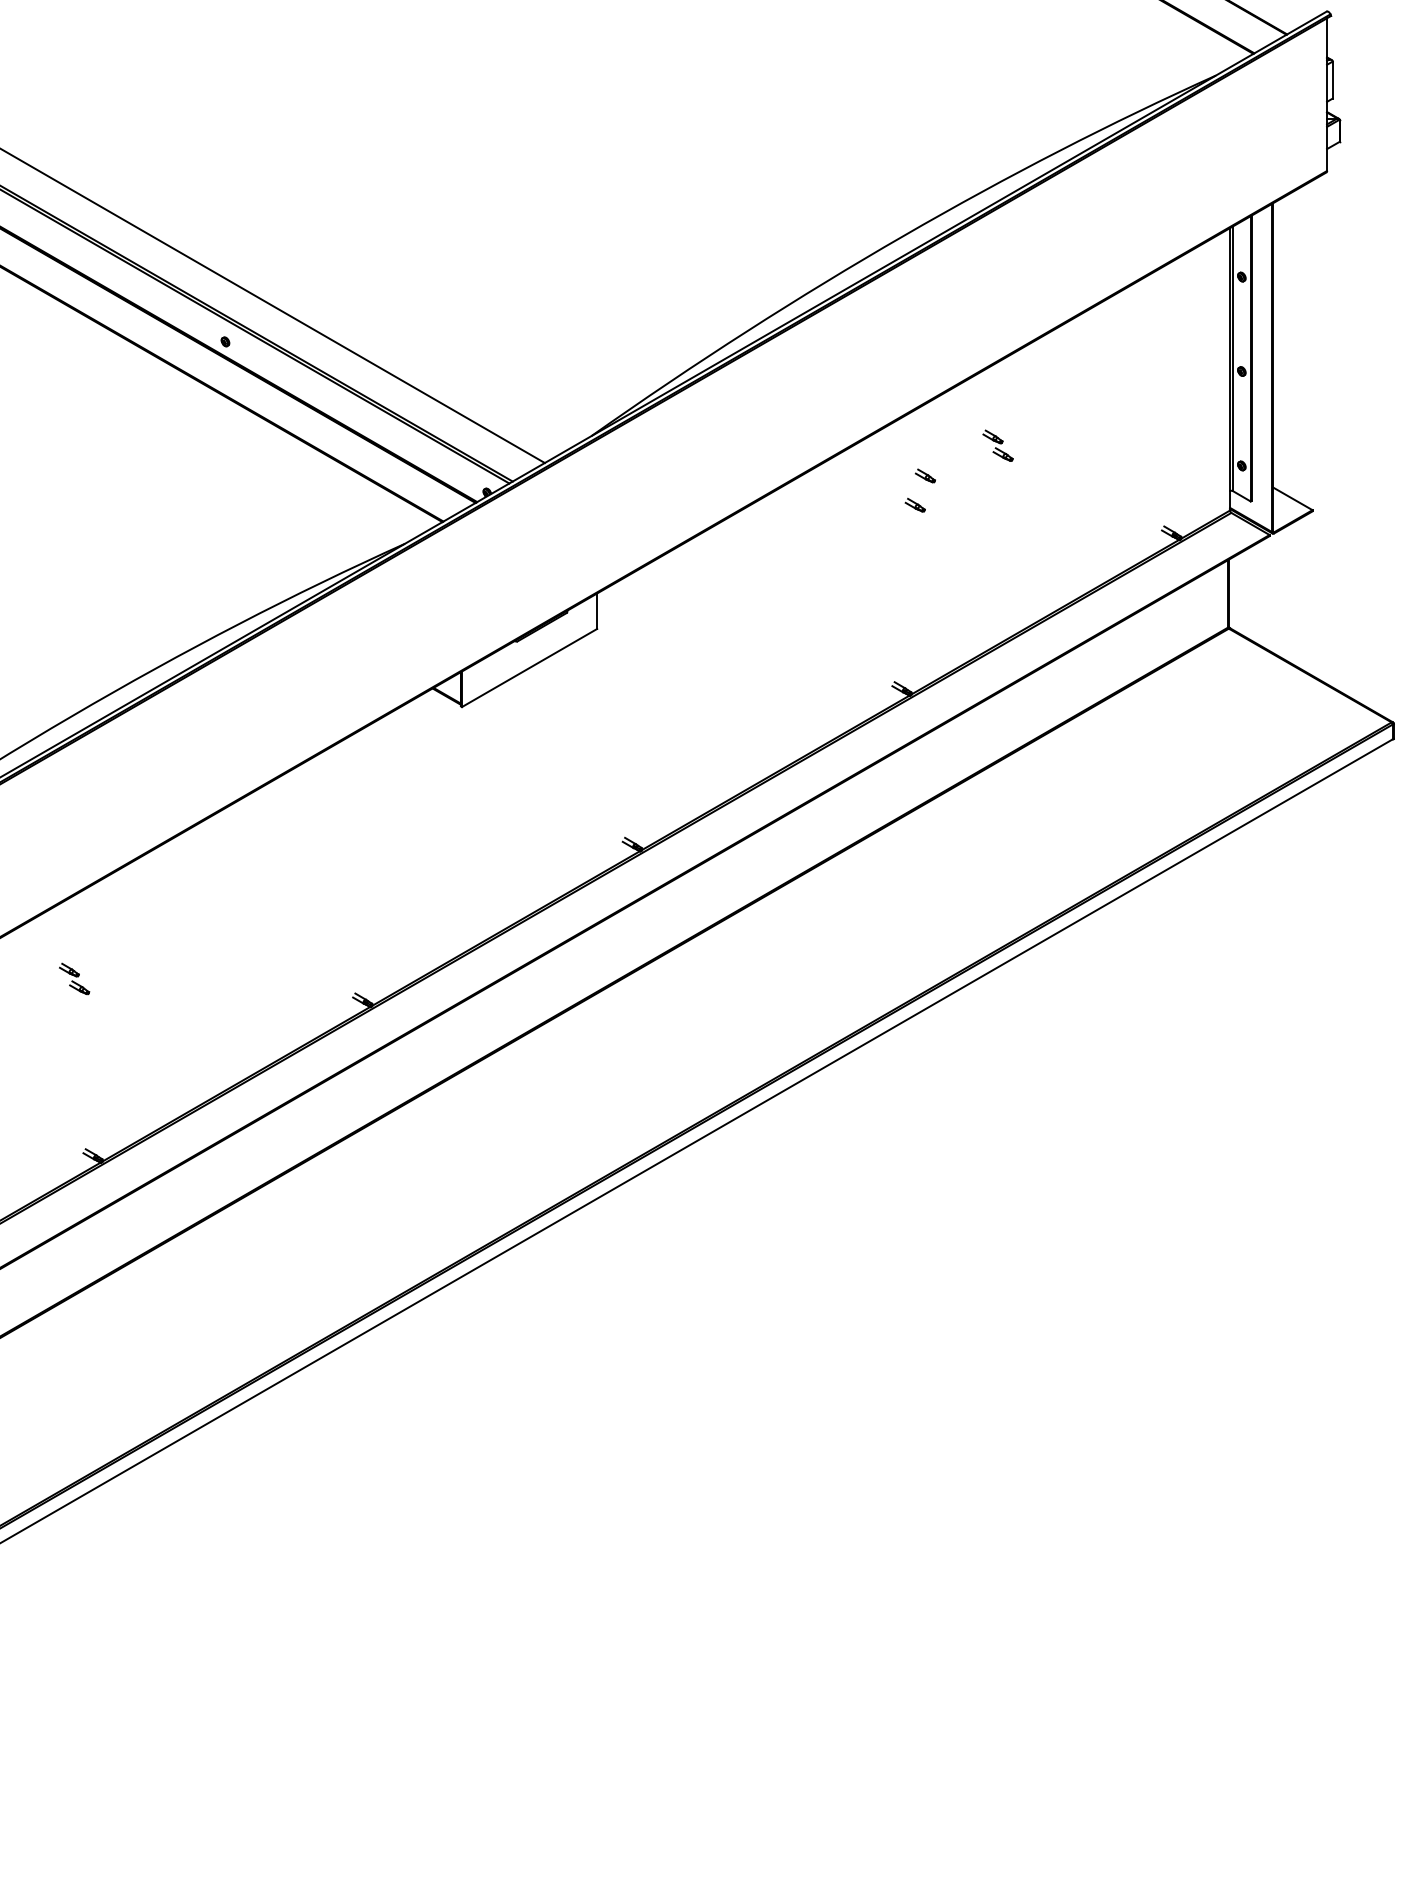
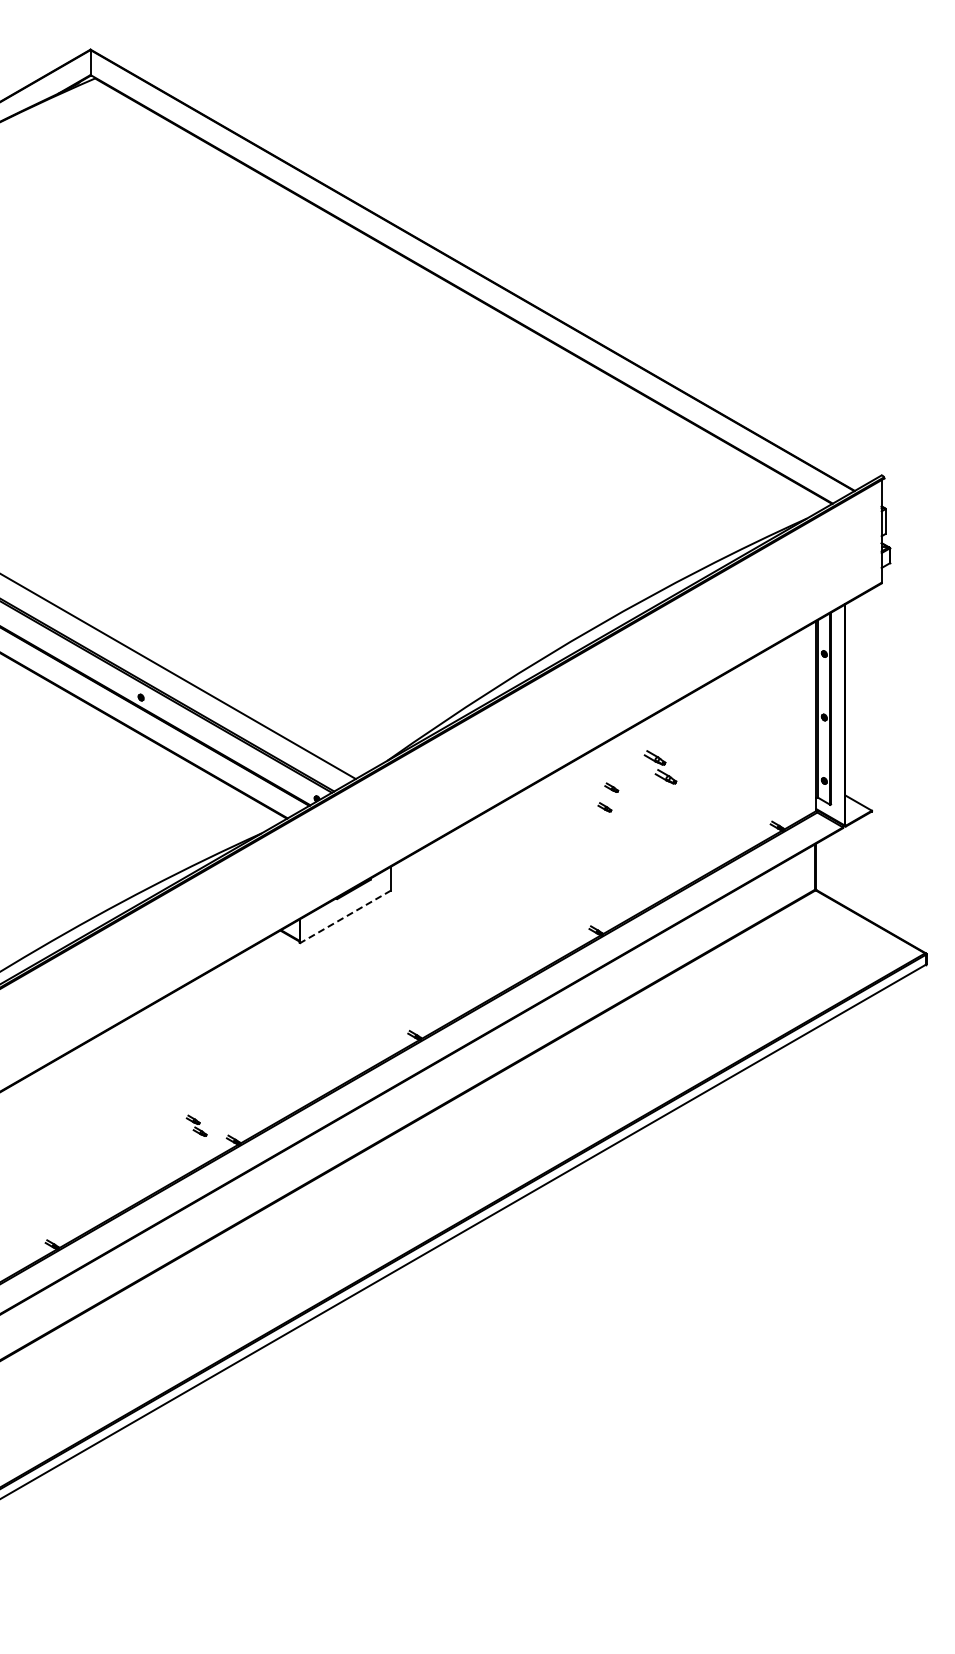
part: (998, 445) -> (660, 767), size x1.6
line: (529, 669) -> (345, 917), solid -> dashed
part: (74, 978) -> (196, 1125), moved

